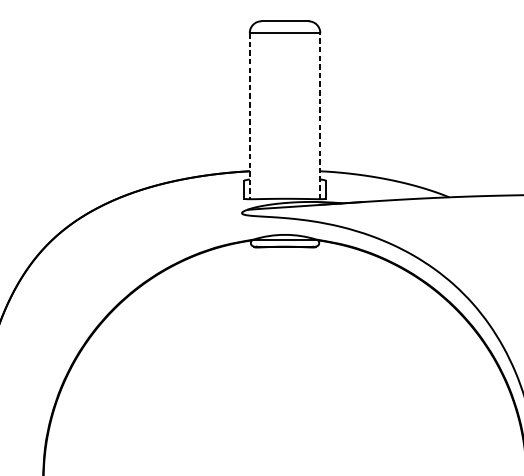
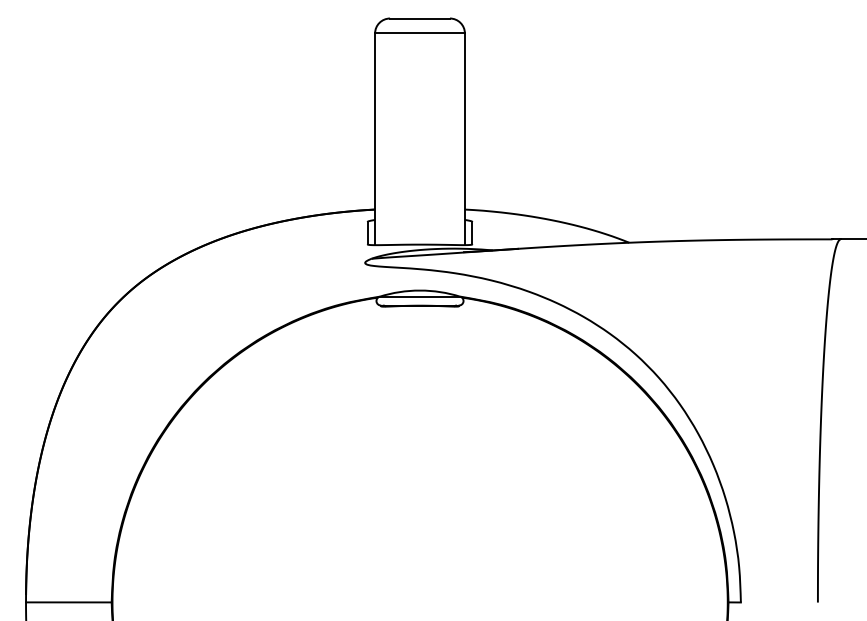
line: (250, 116) -> (375, 139), dashed -> solid
line: (319, 116) -> (464, 139), dashed -> solid

